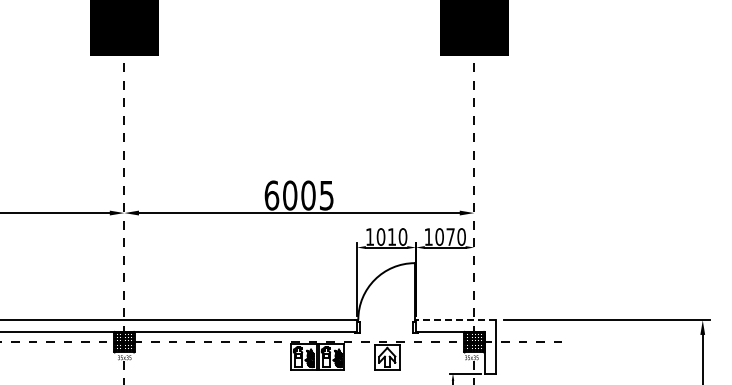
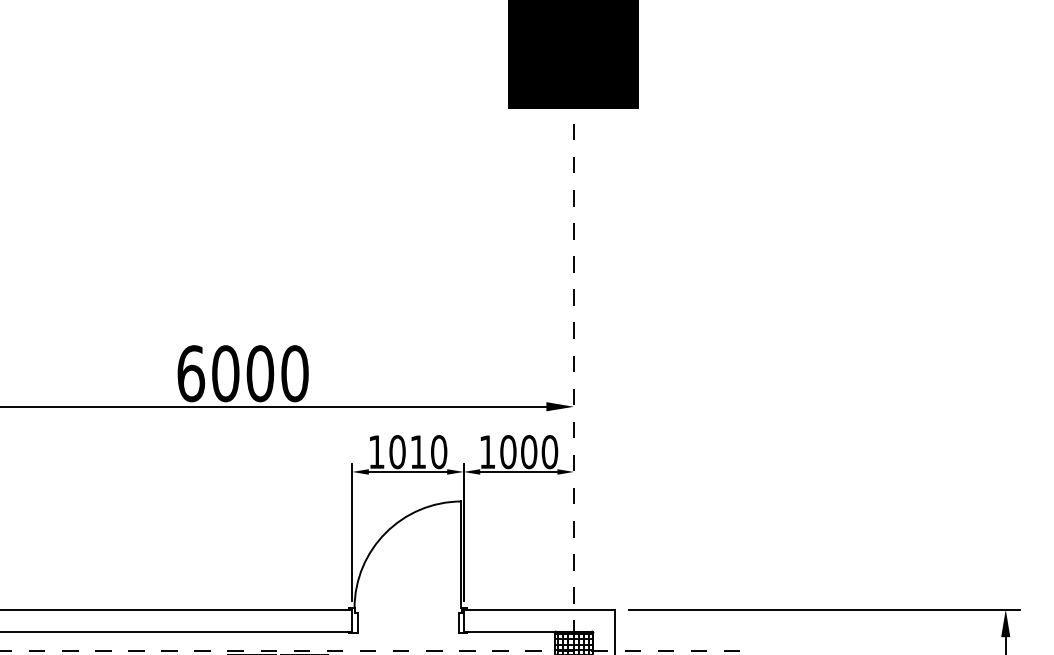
text: (326, 195) -> (294, 373), 6005 -> 6000
text: (450, 236) -> (528, 451), 1070 -> 1000
line: (455, 320) -> (538, 609), dashed -> solid

